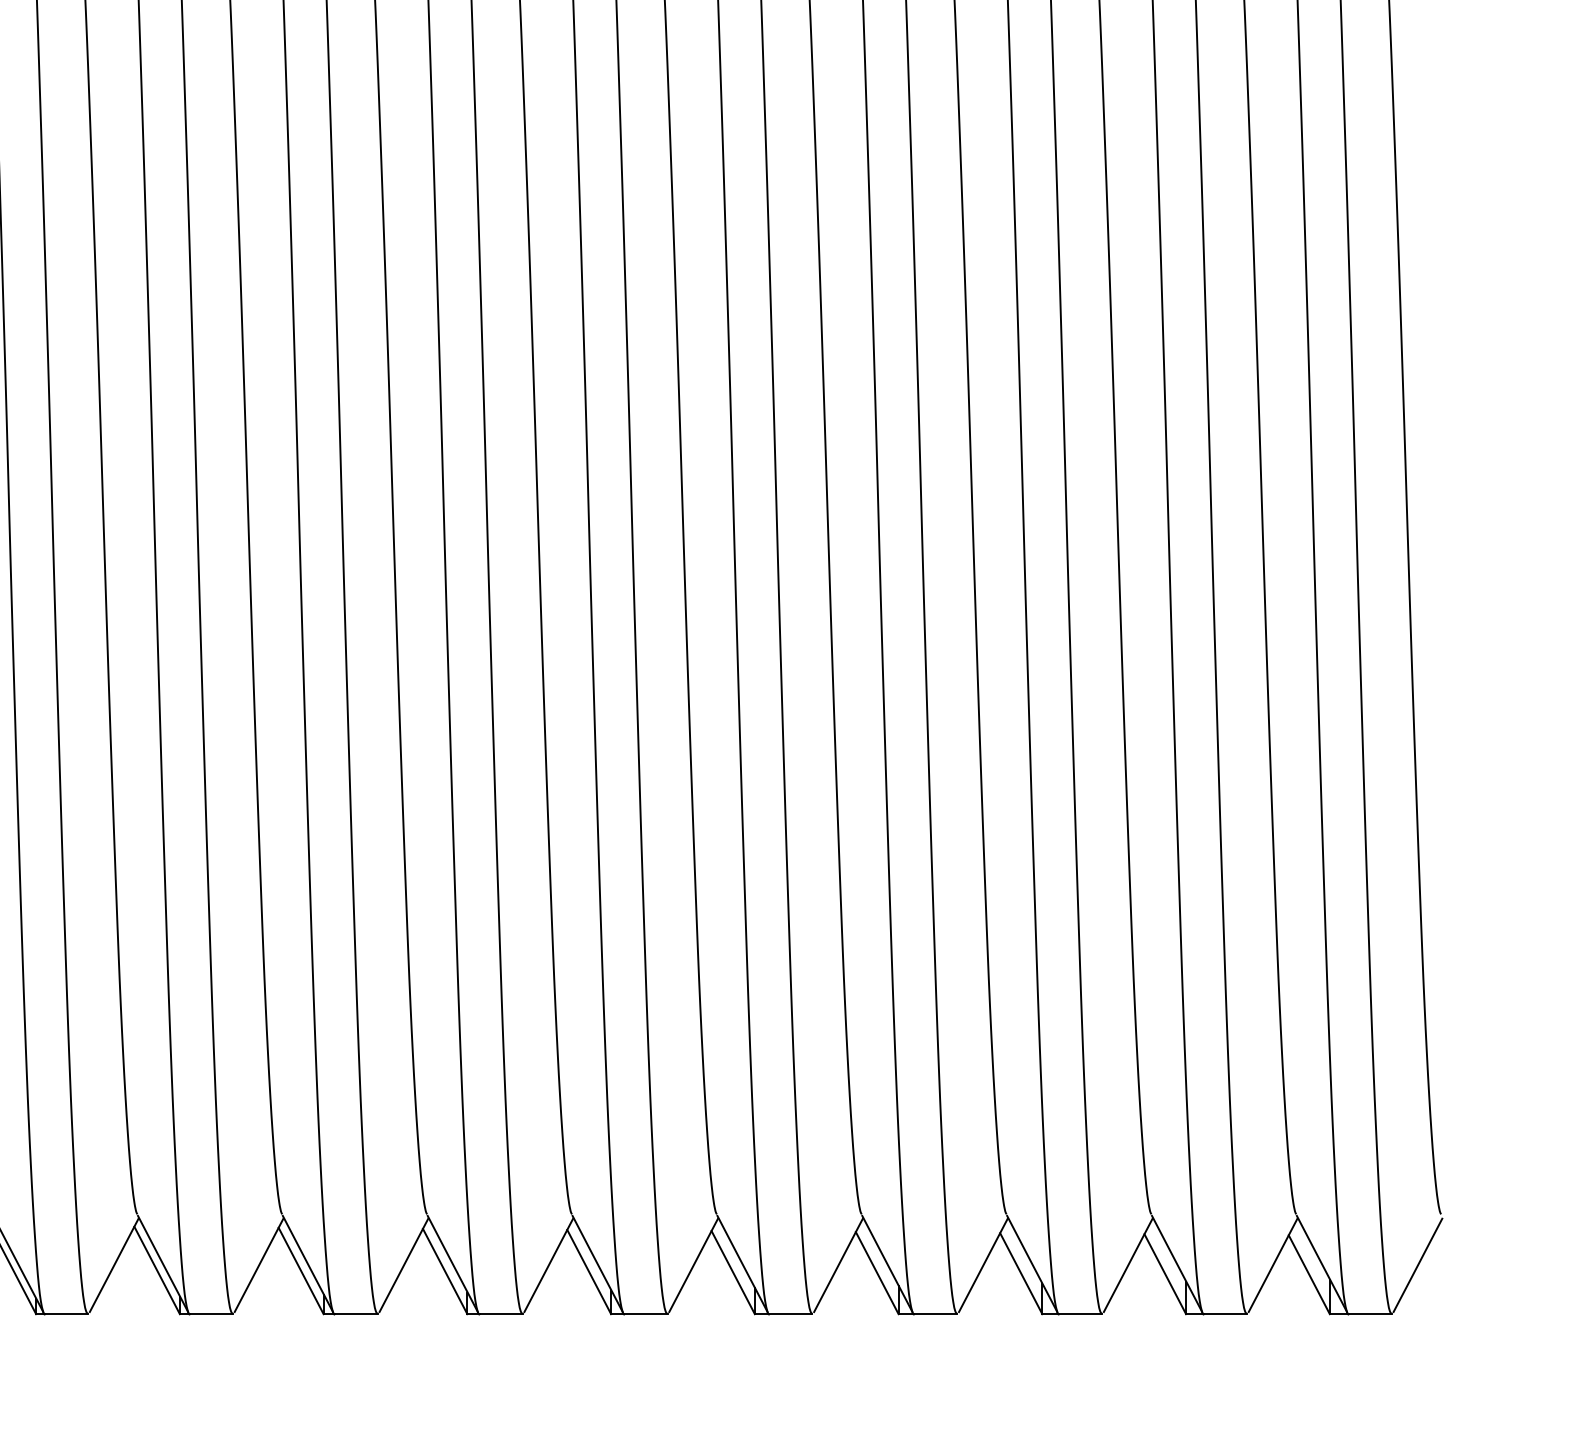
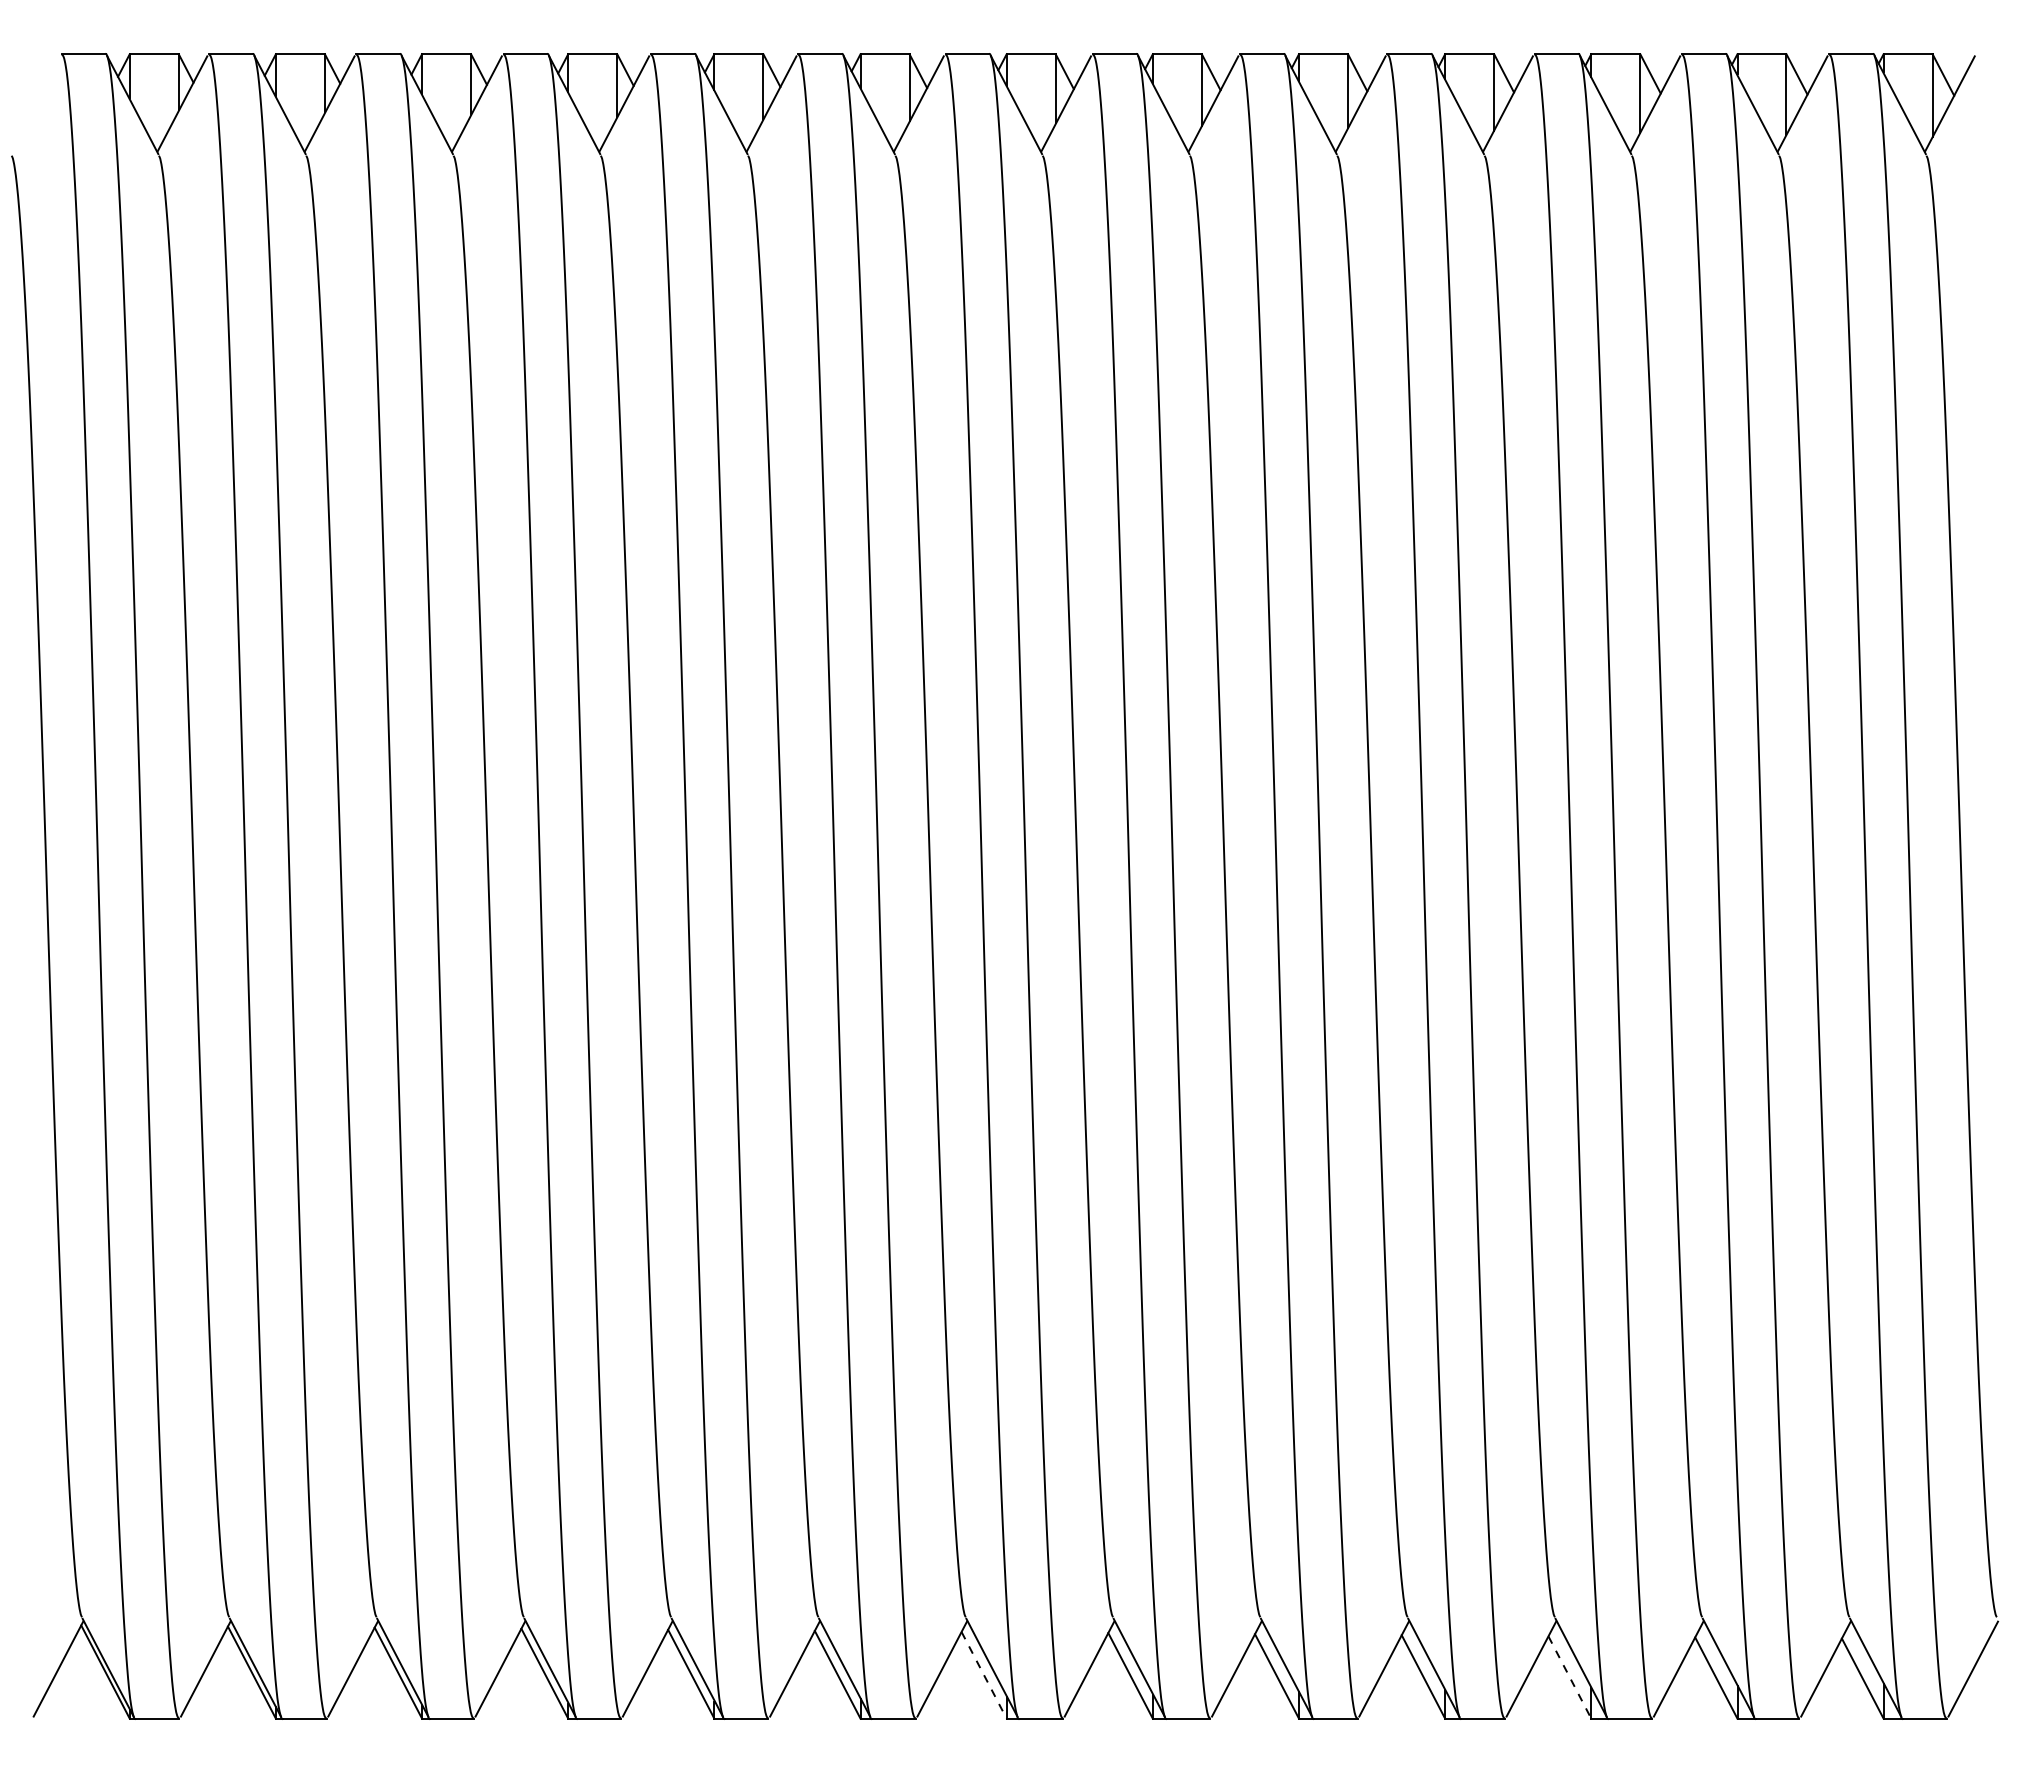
line: (445, 1271) -> (984, 1675), solid -> dashed
line: (1021, 1274) -> (1570, 1678), solid -> dashed

